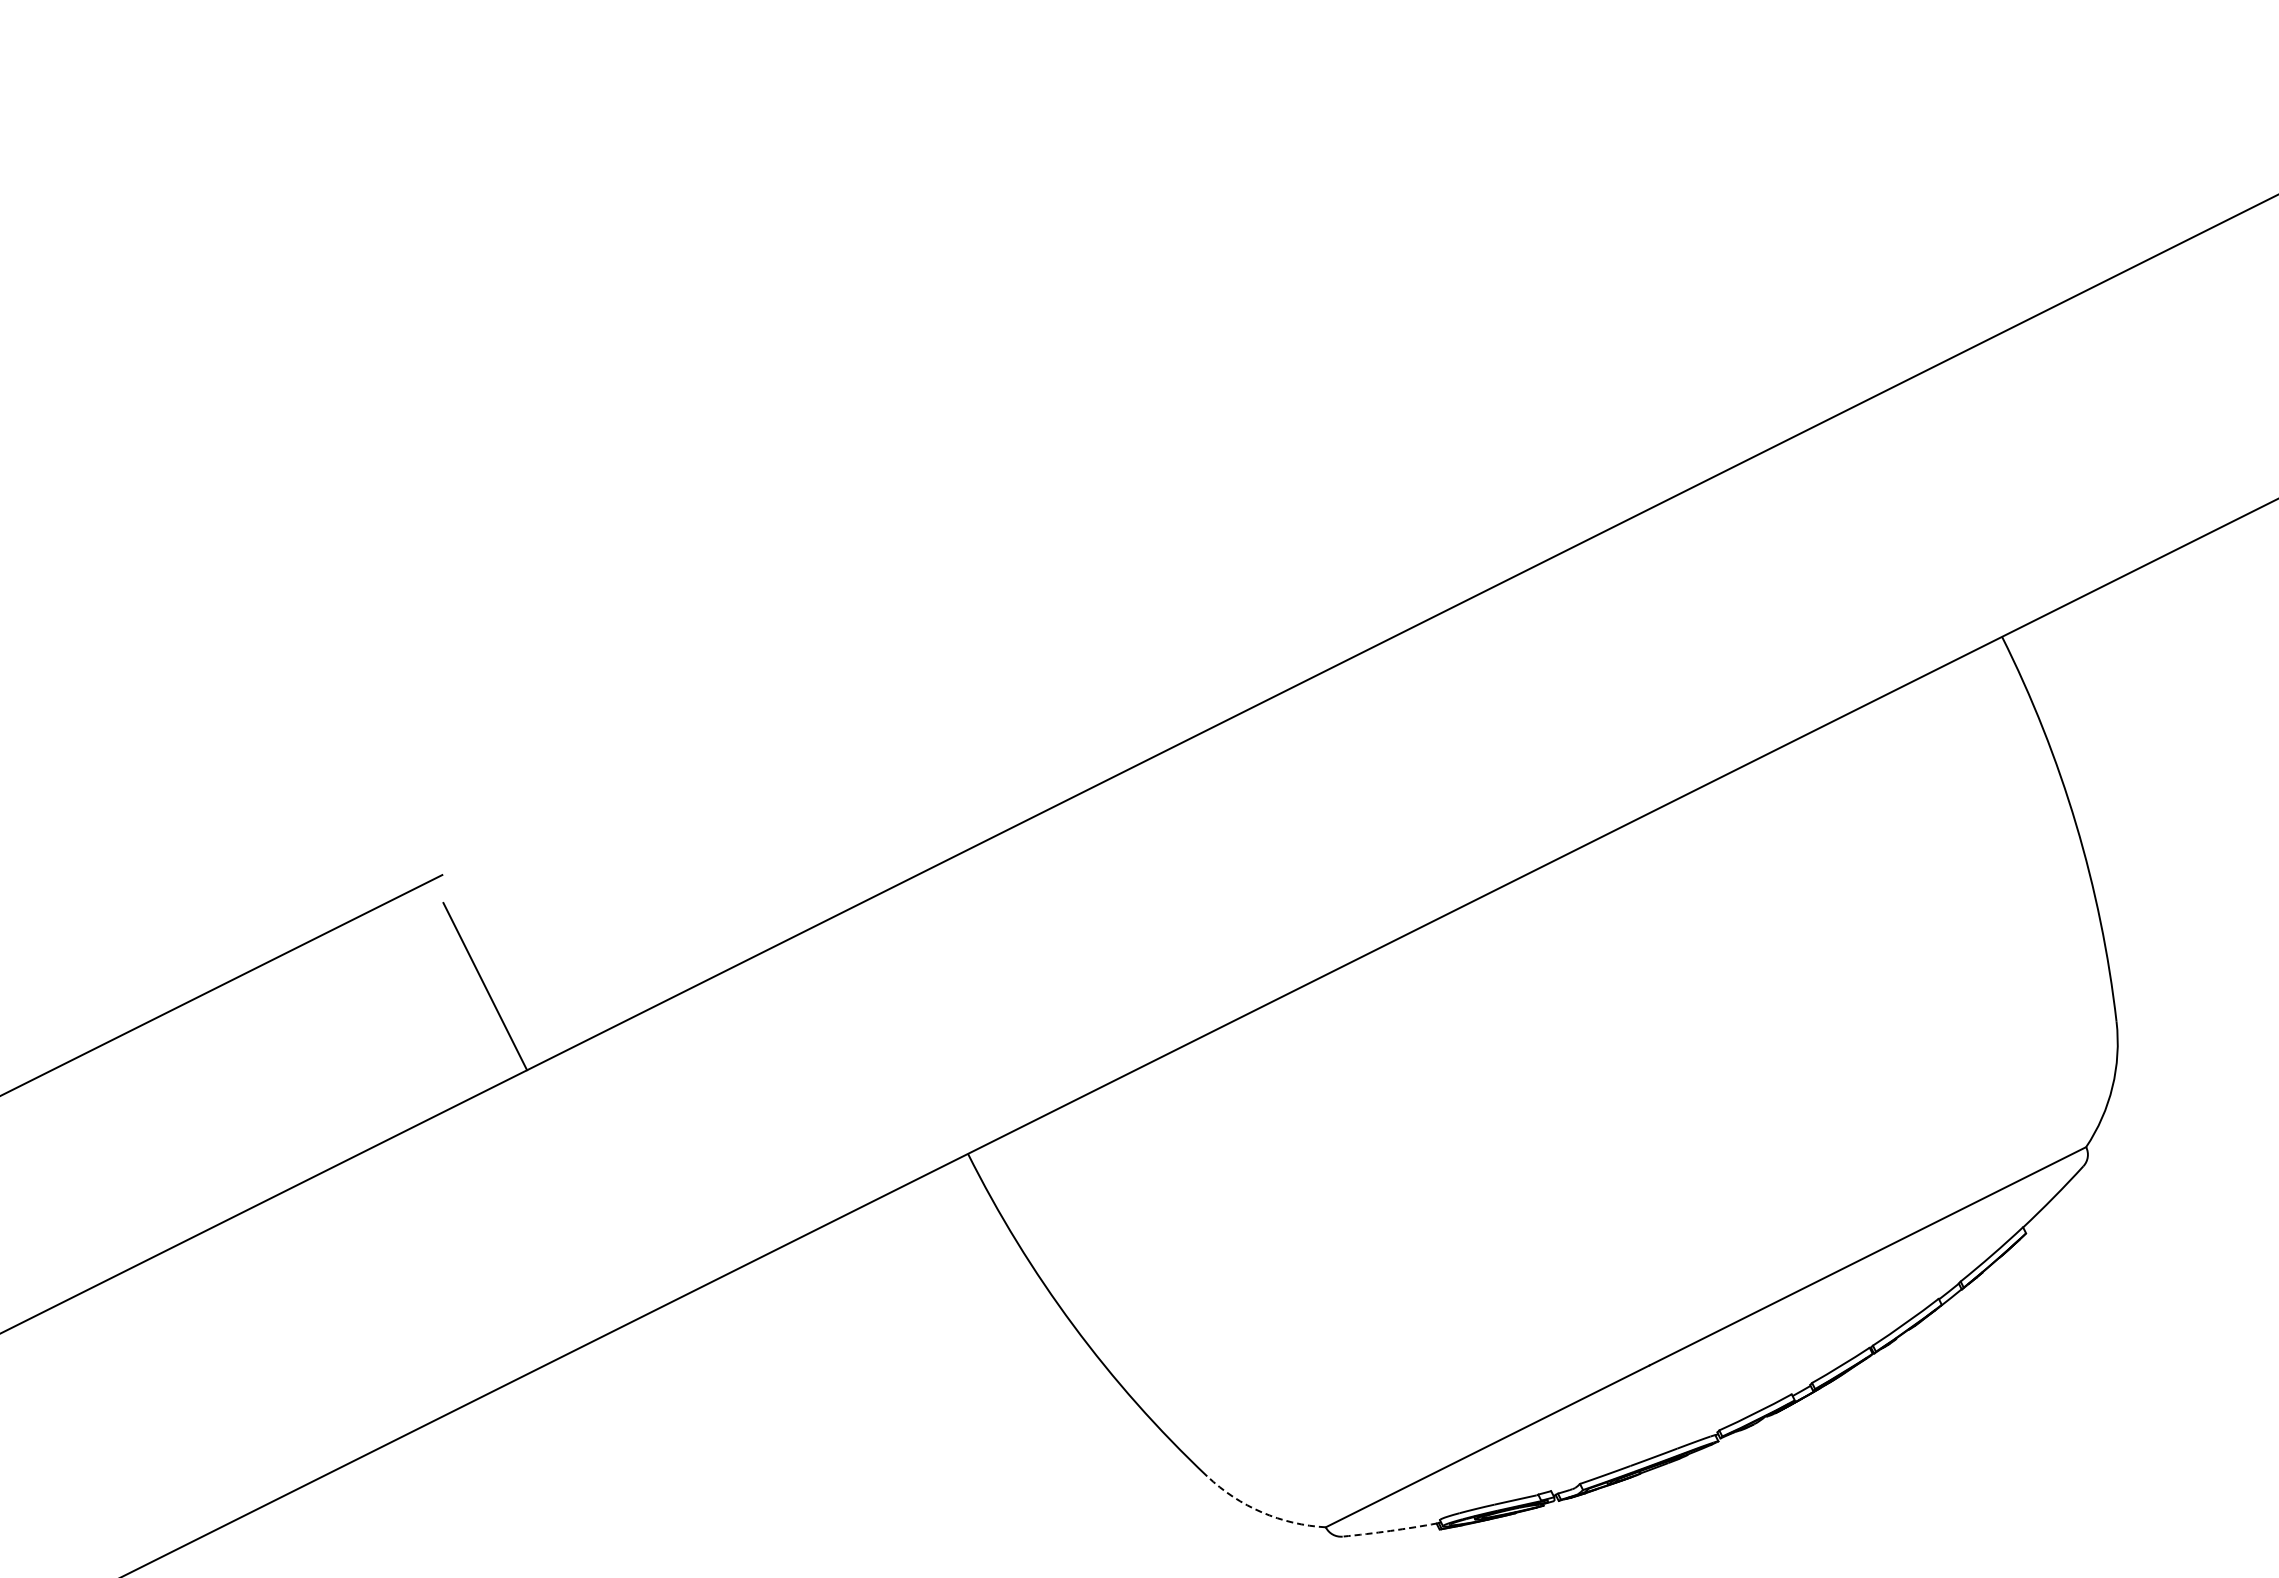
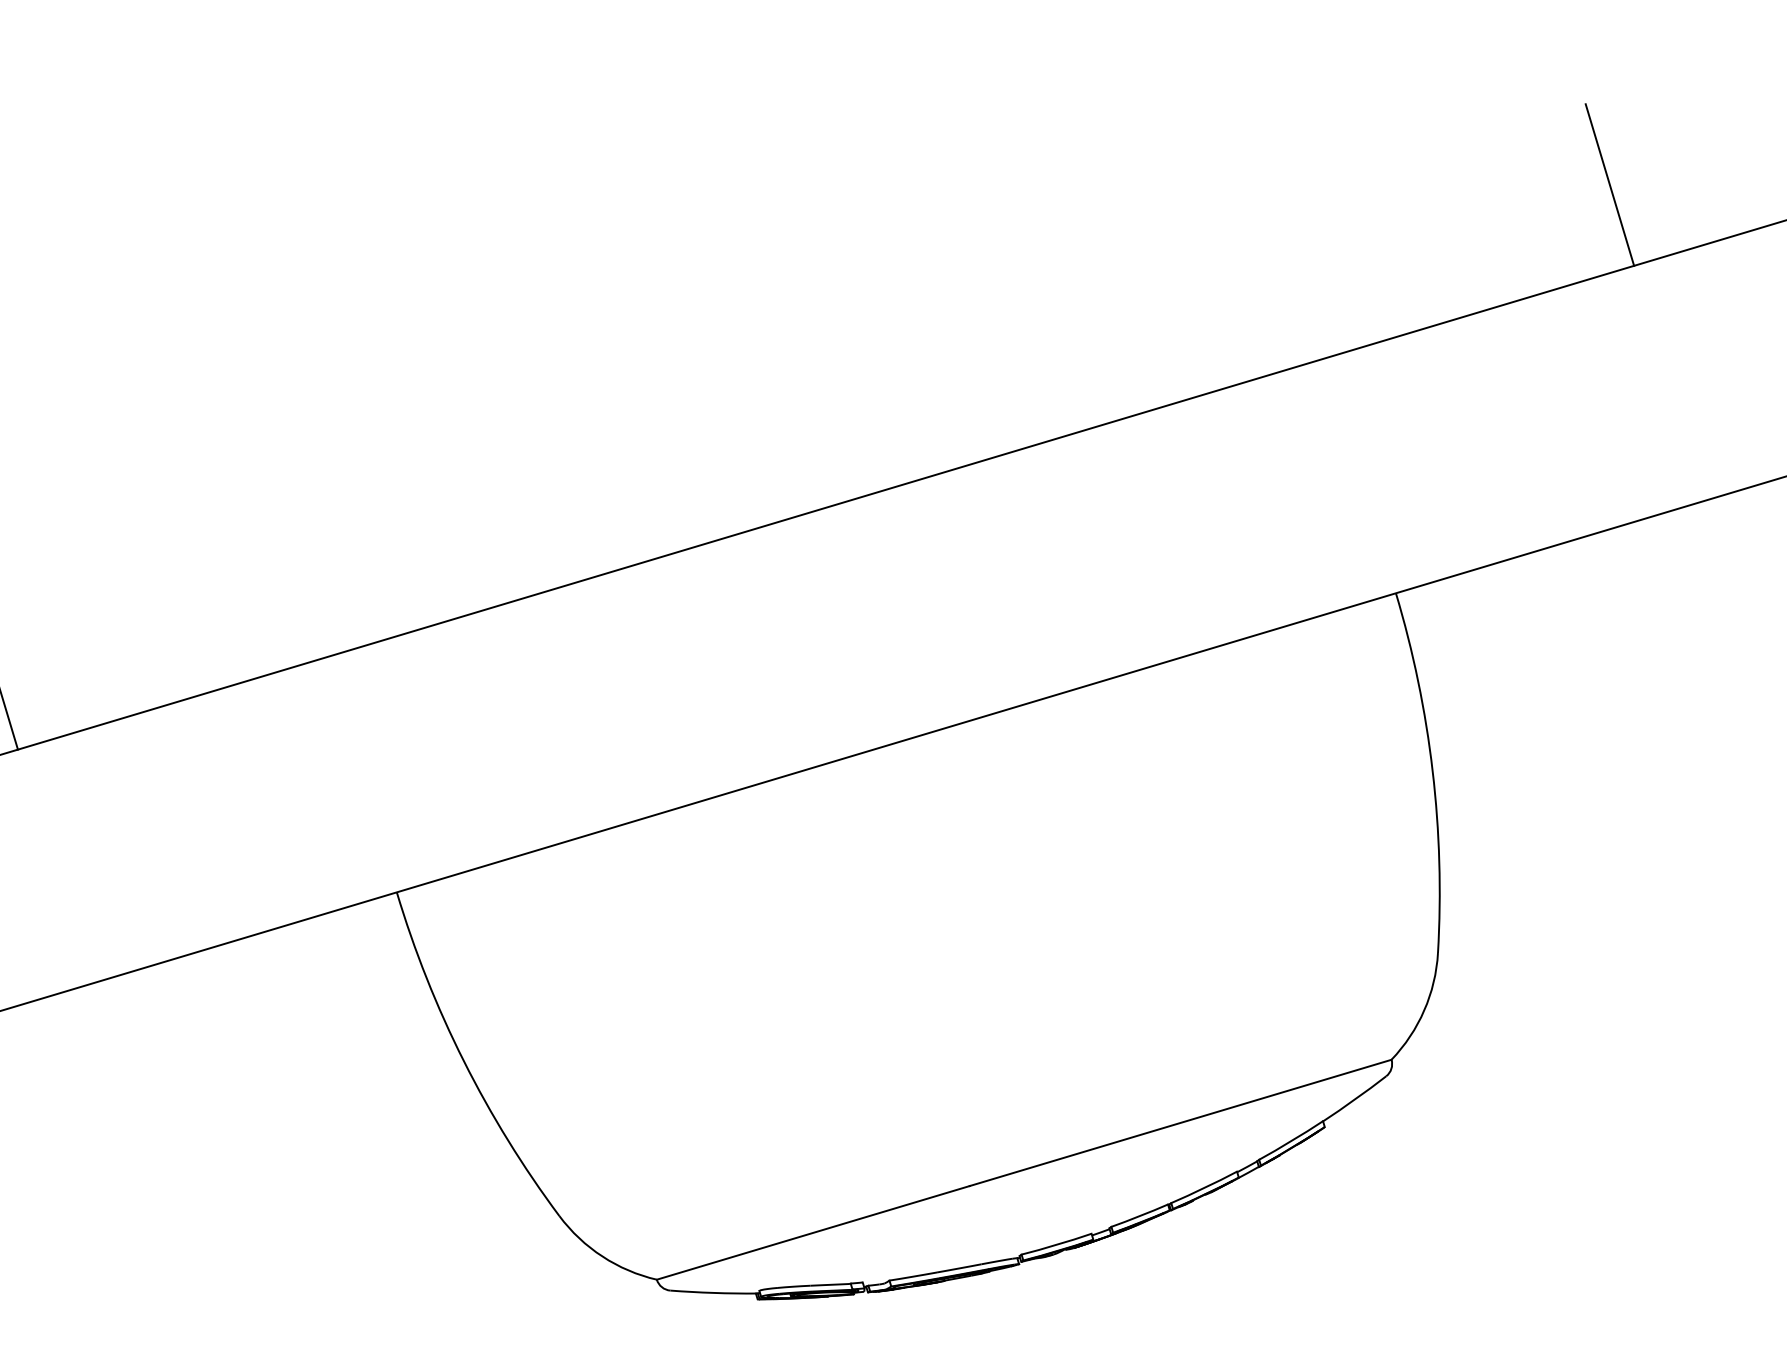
line: (2157, 149) -> (1609, 184), added
arc: (1262, 1512) -> (602, 1256), dashed -> solid
arc: (1390, 1530) -> (713, 1292), dashed -> solid

